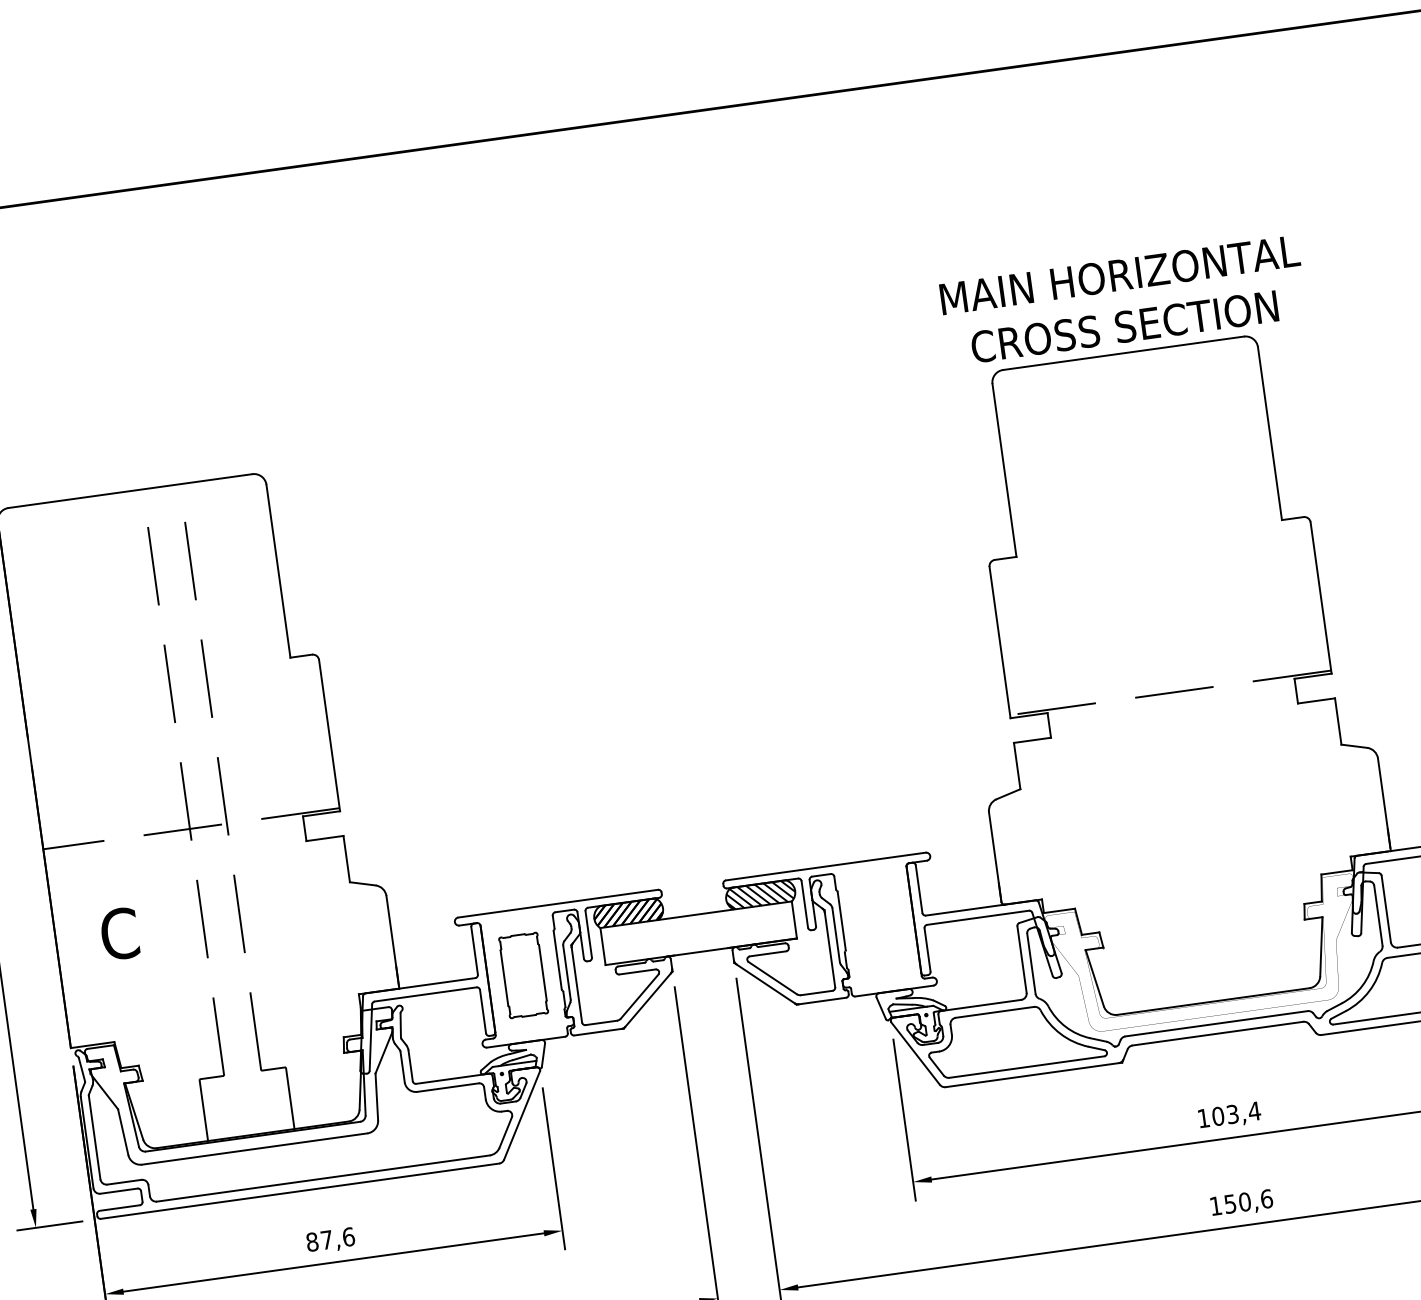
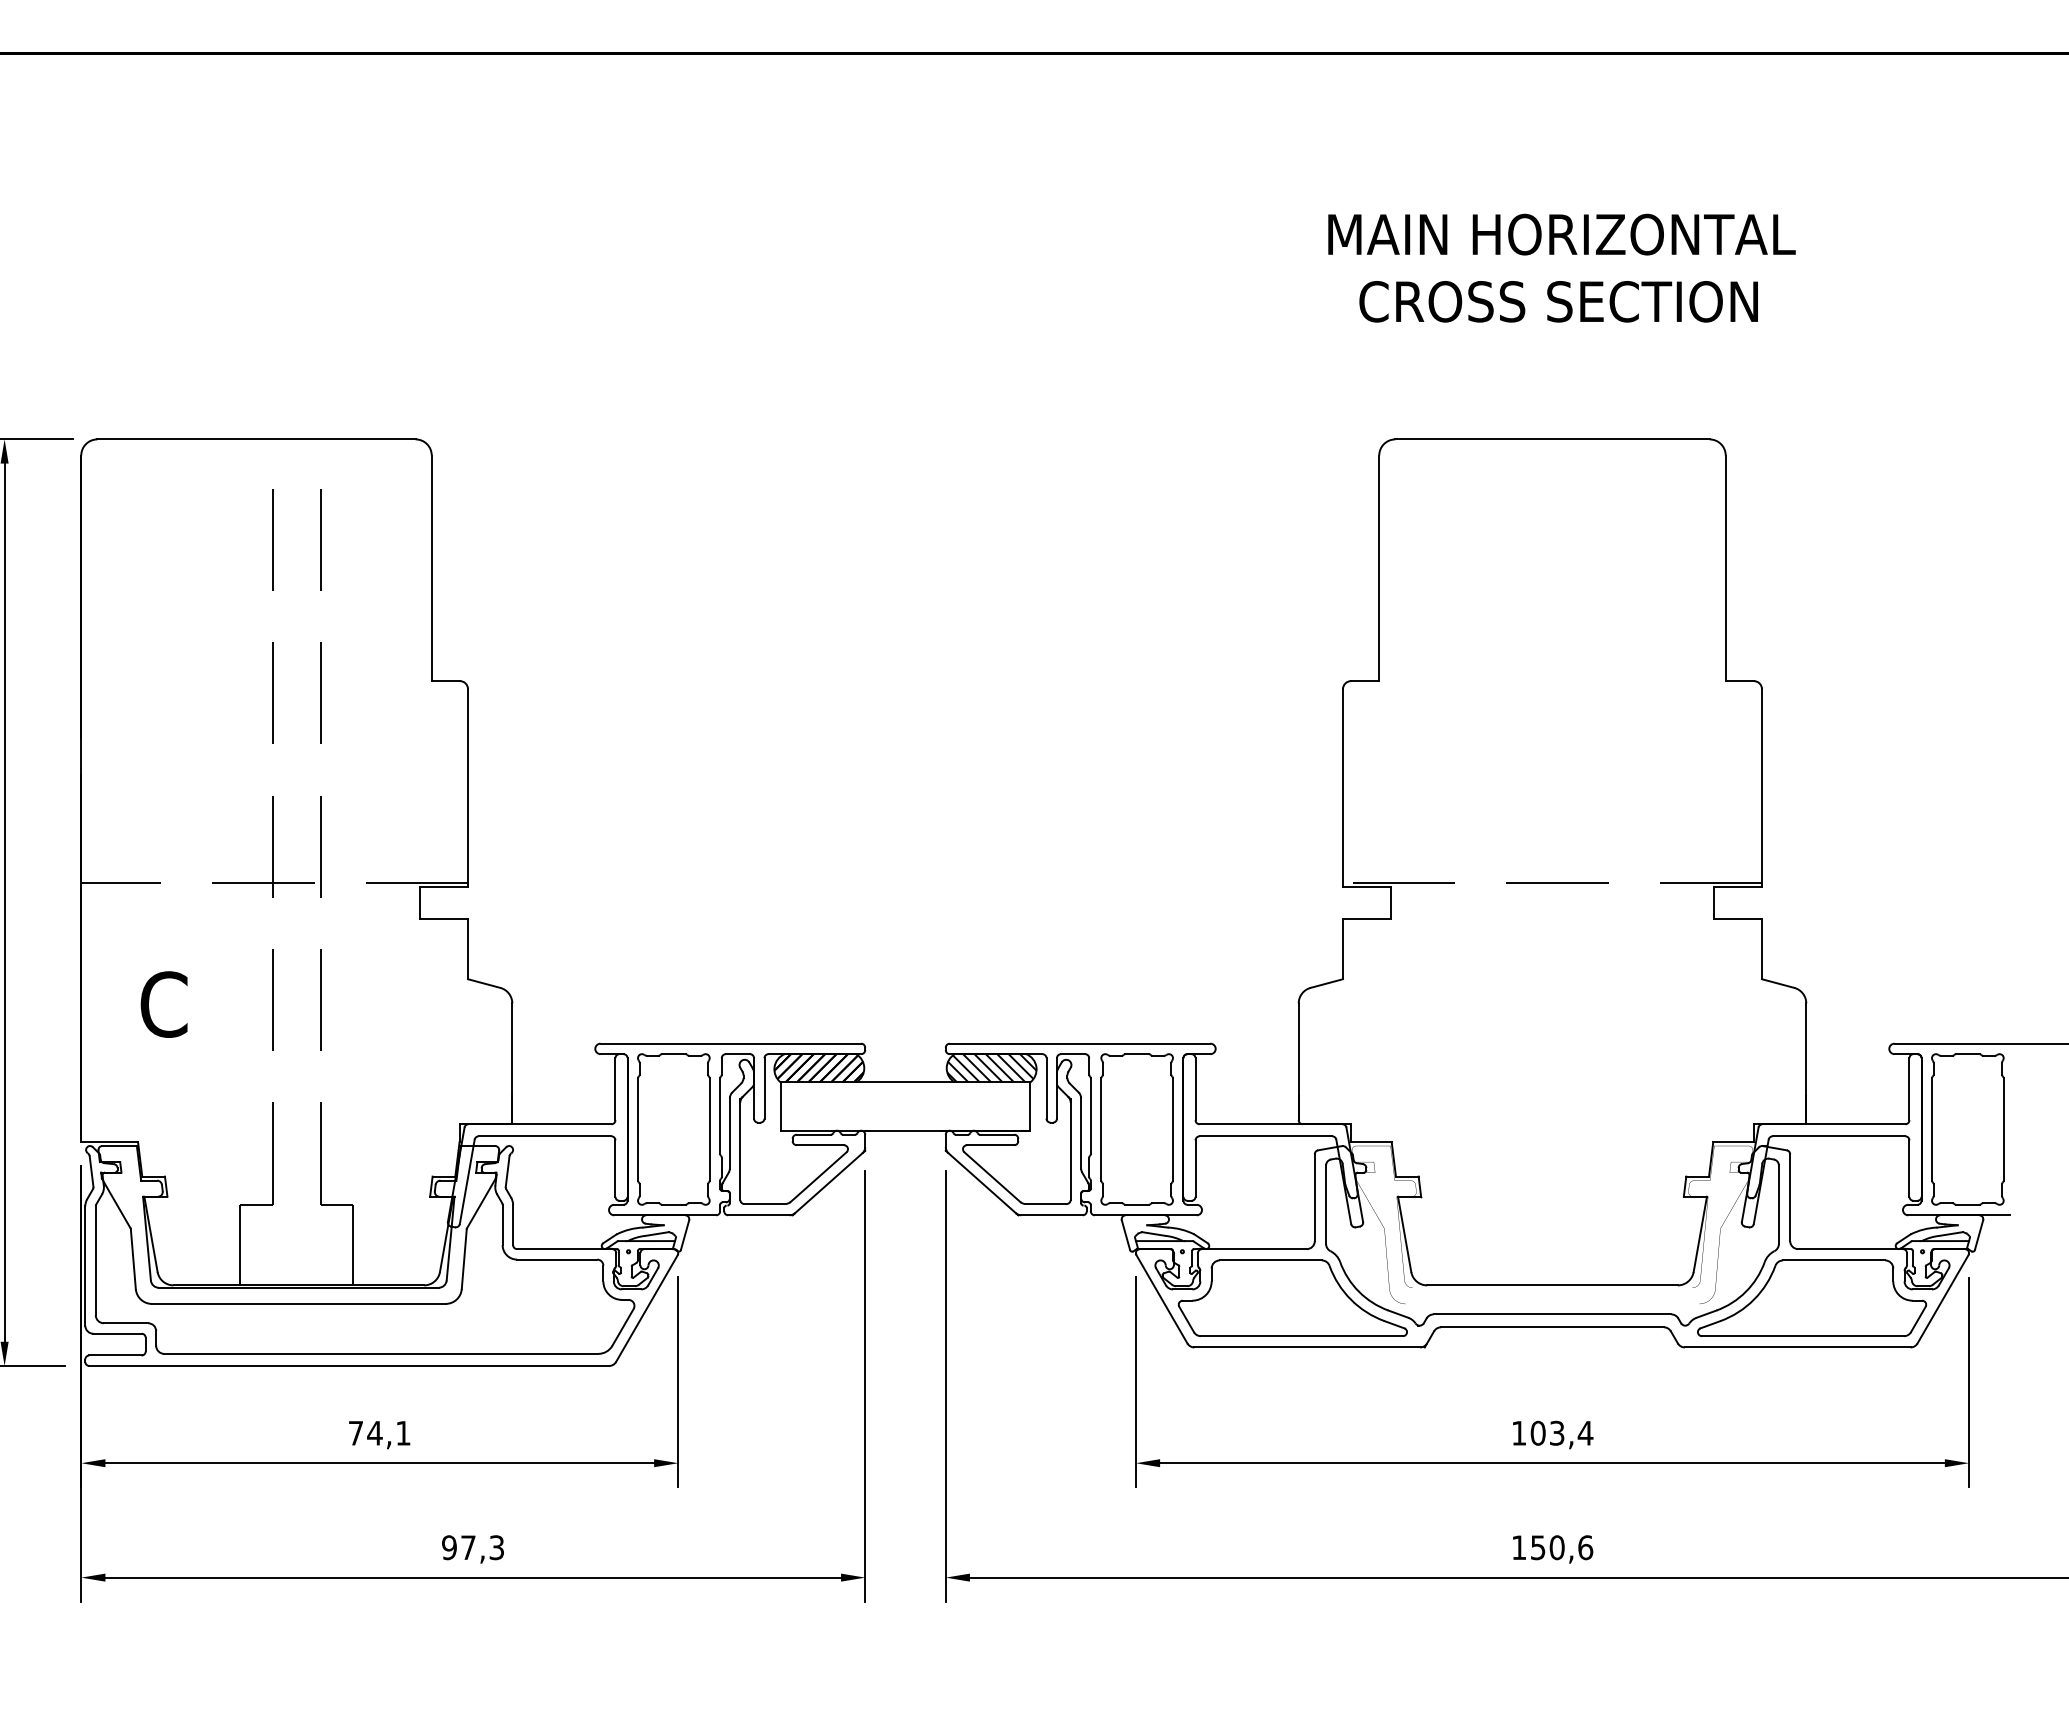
text: (1123, 300) -> (1561, 267), moved
part: (878, 926) -> (1136, 1129), added
part: (523, 975) -> (673, 1129), size x1.43
text: (330, 1238) -> (379, 1432), 87,6 -> 74,1

